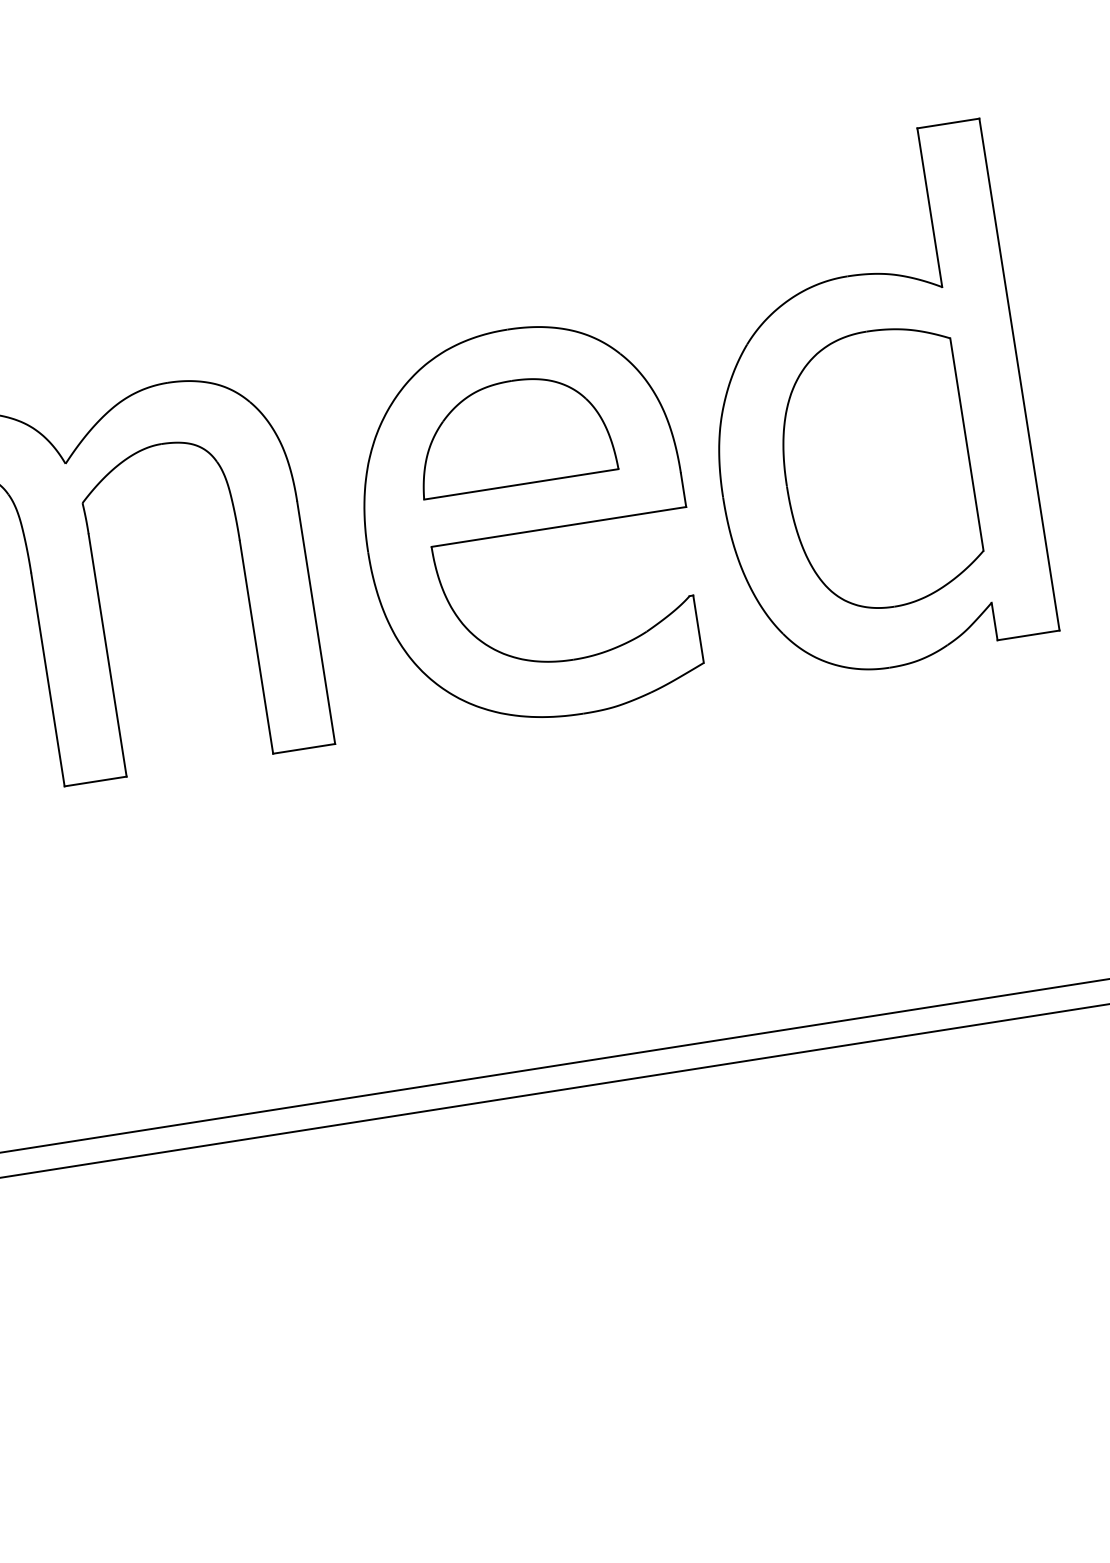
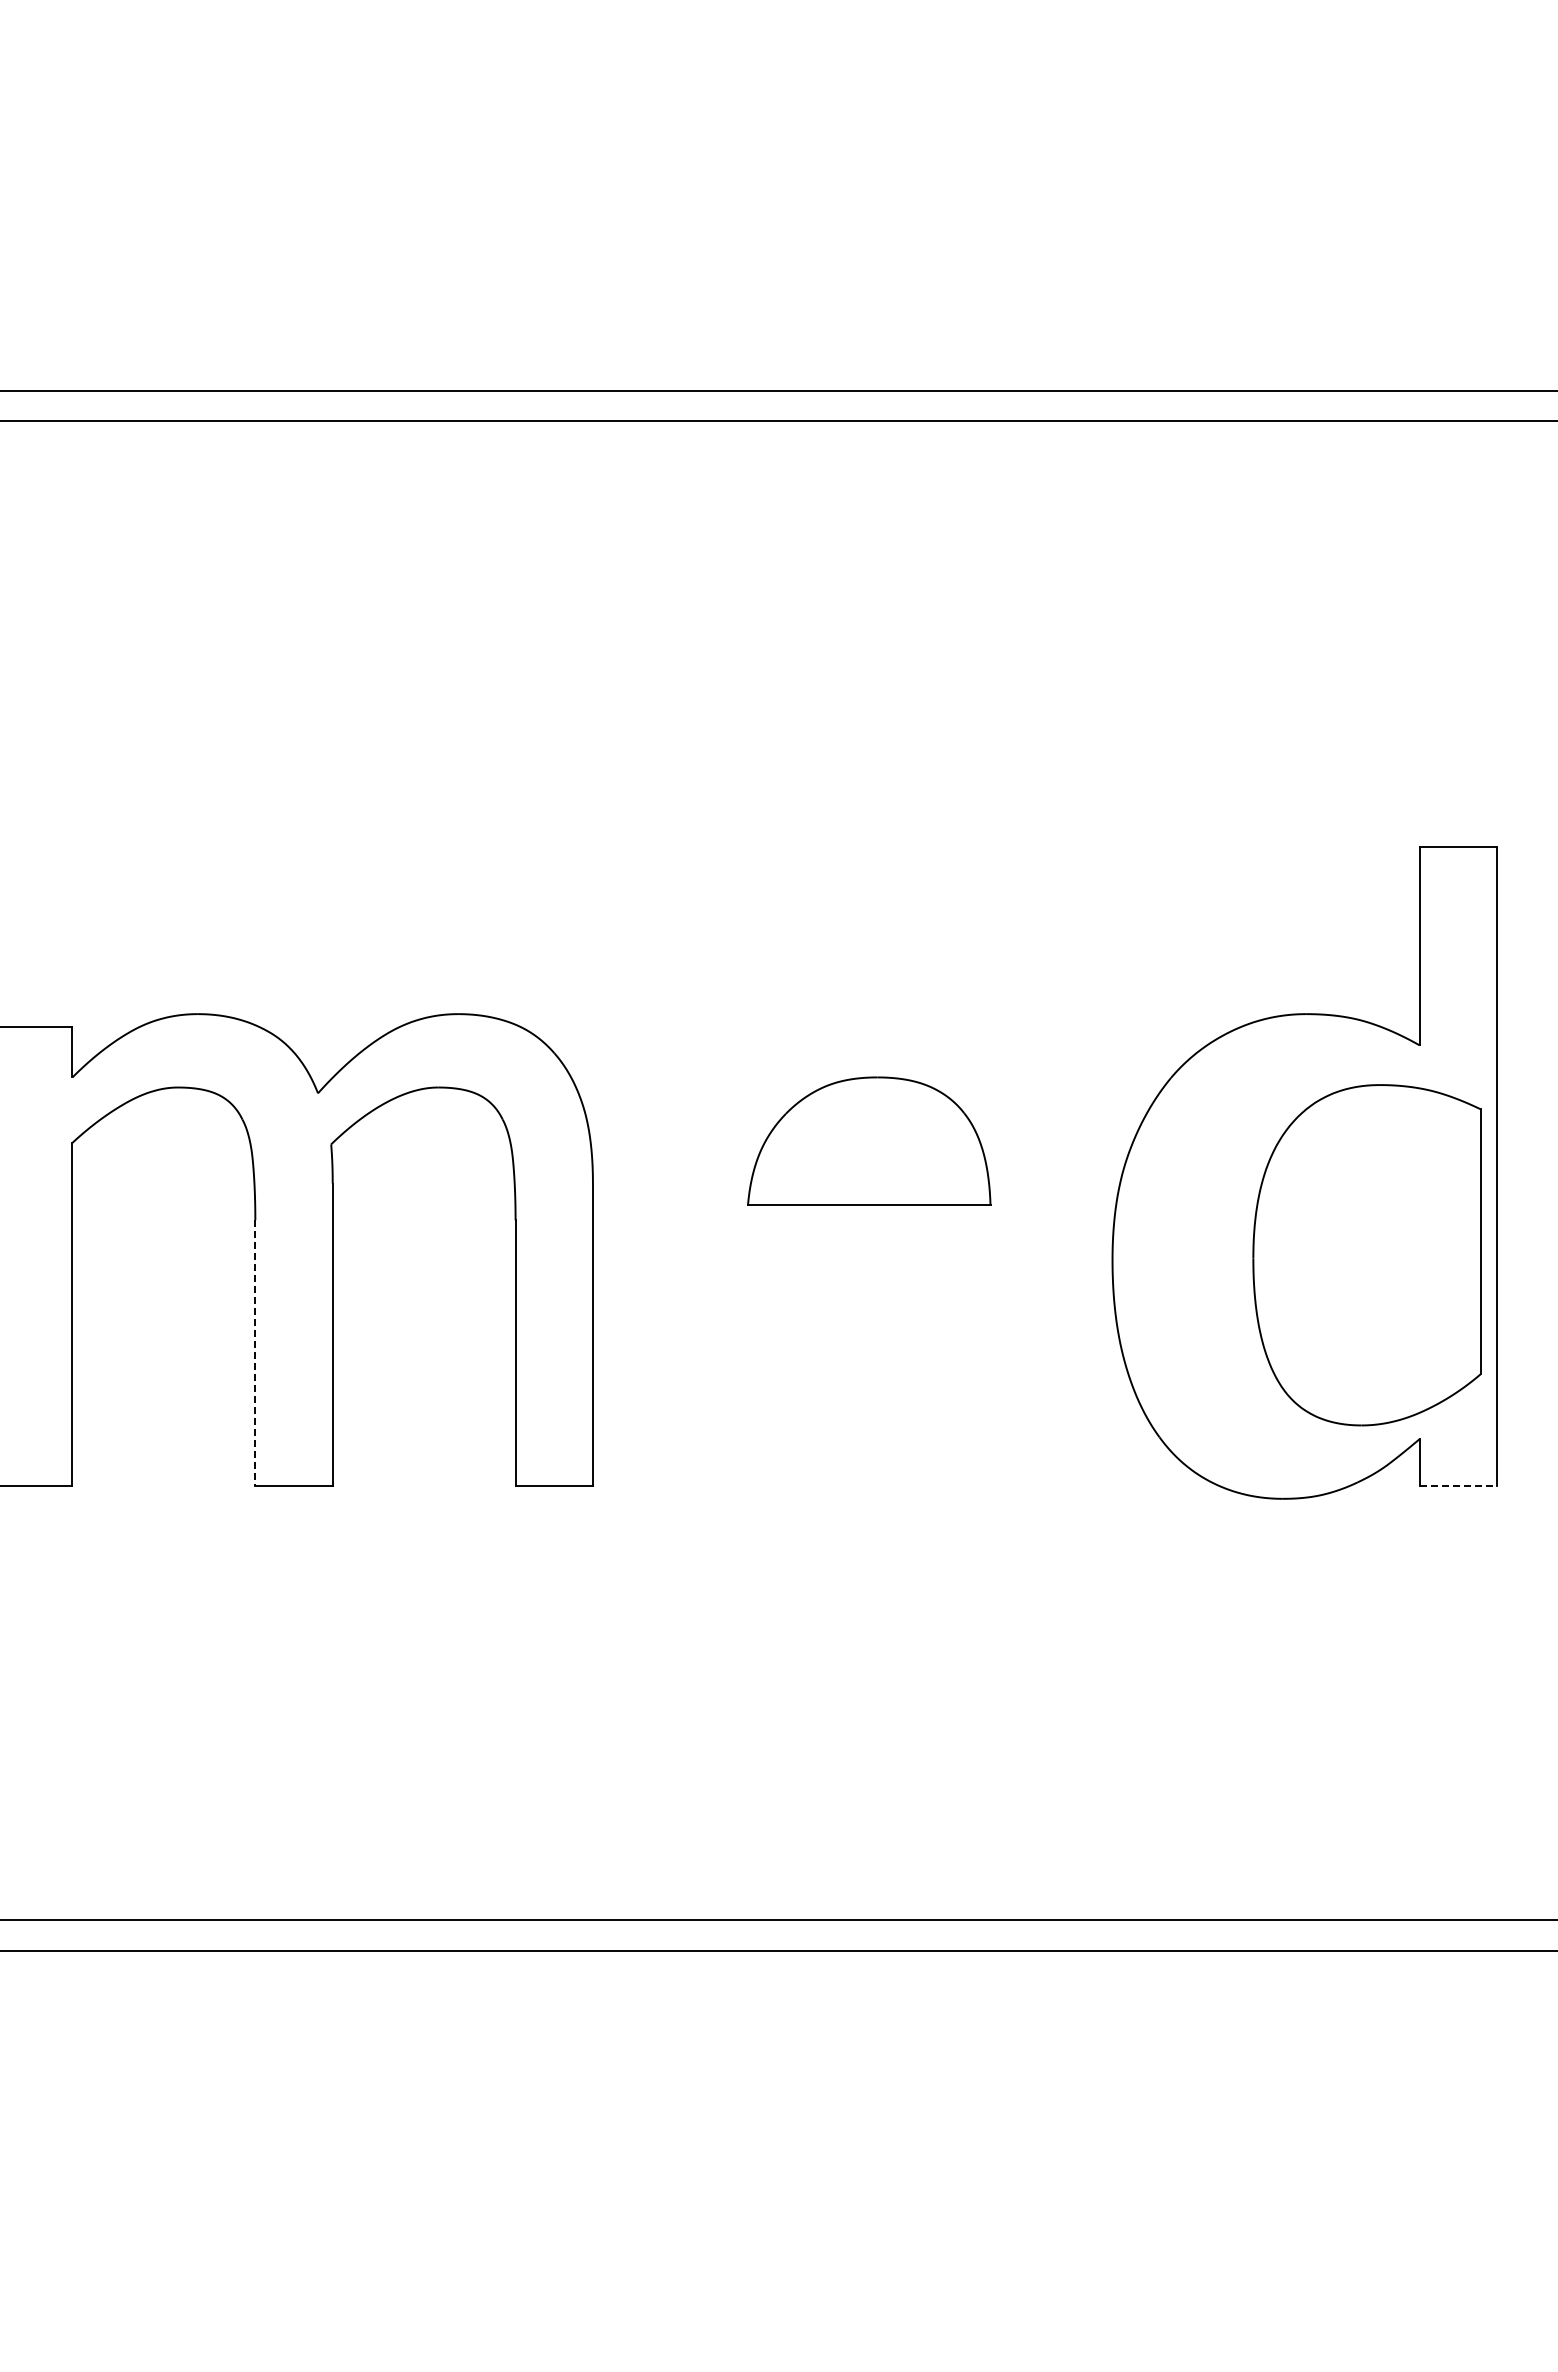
part: (877, 469) -> (1366, 1255), moved
part: (526, 524) -> (867, 1255), removed
line: (1028, 634) -> (1458, 1485), solid -> dashed
line: (48, 680) -> (255, 1353), solid -> dashed

